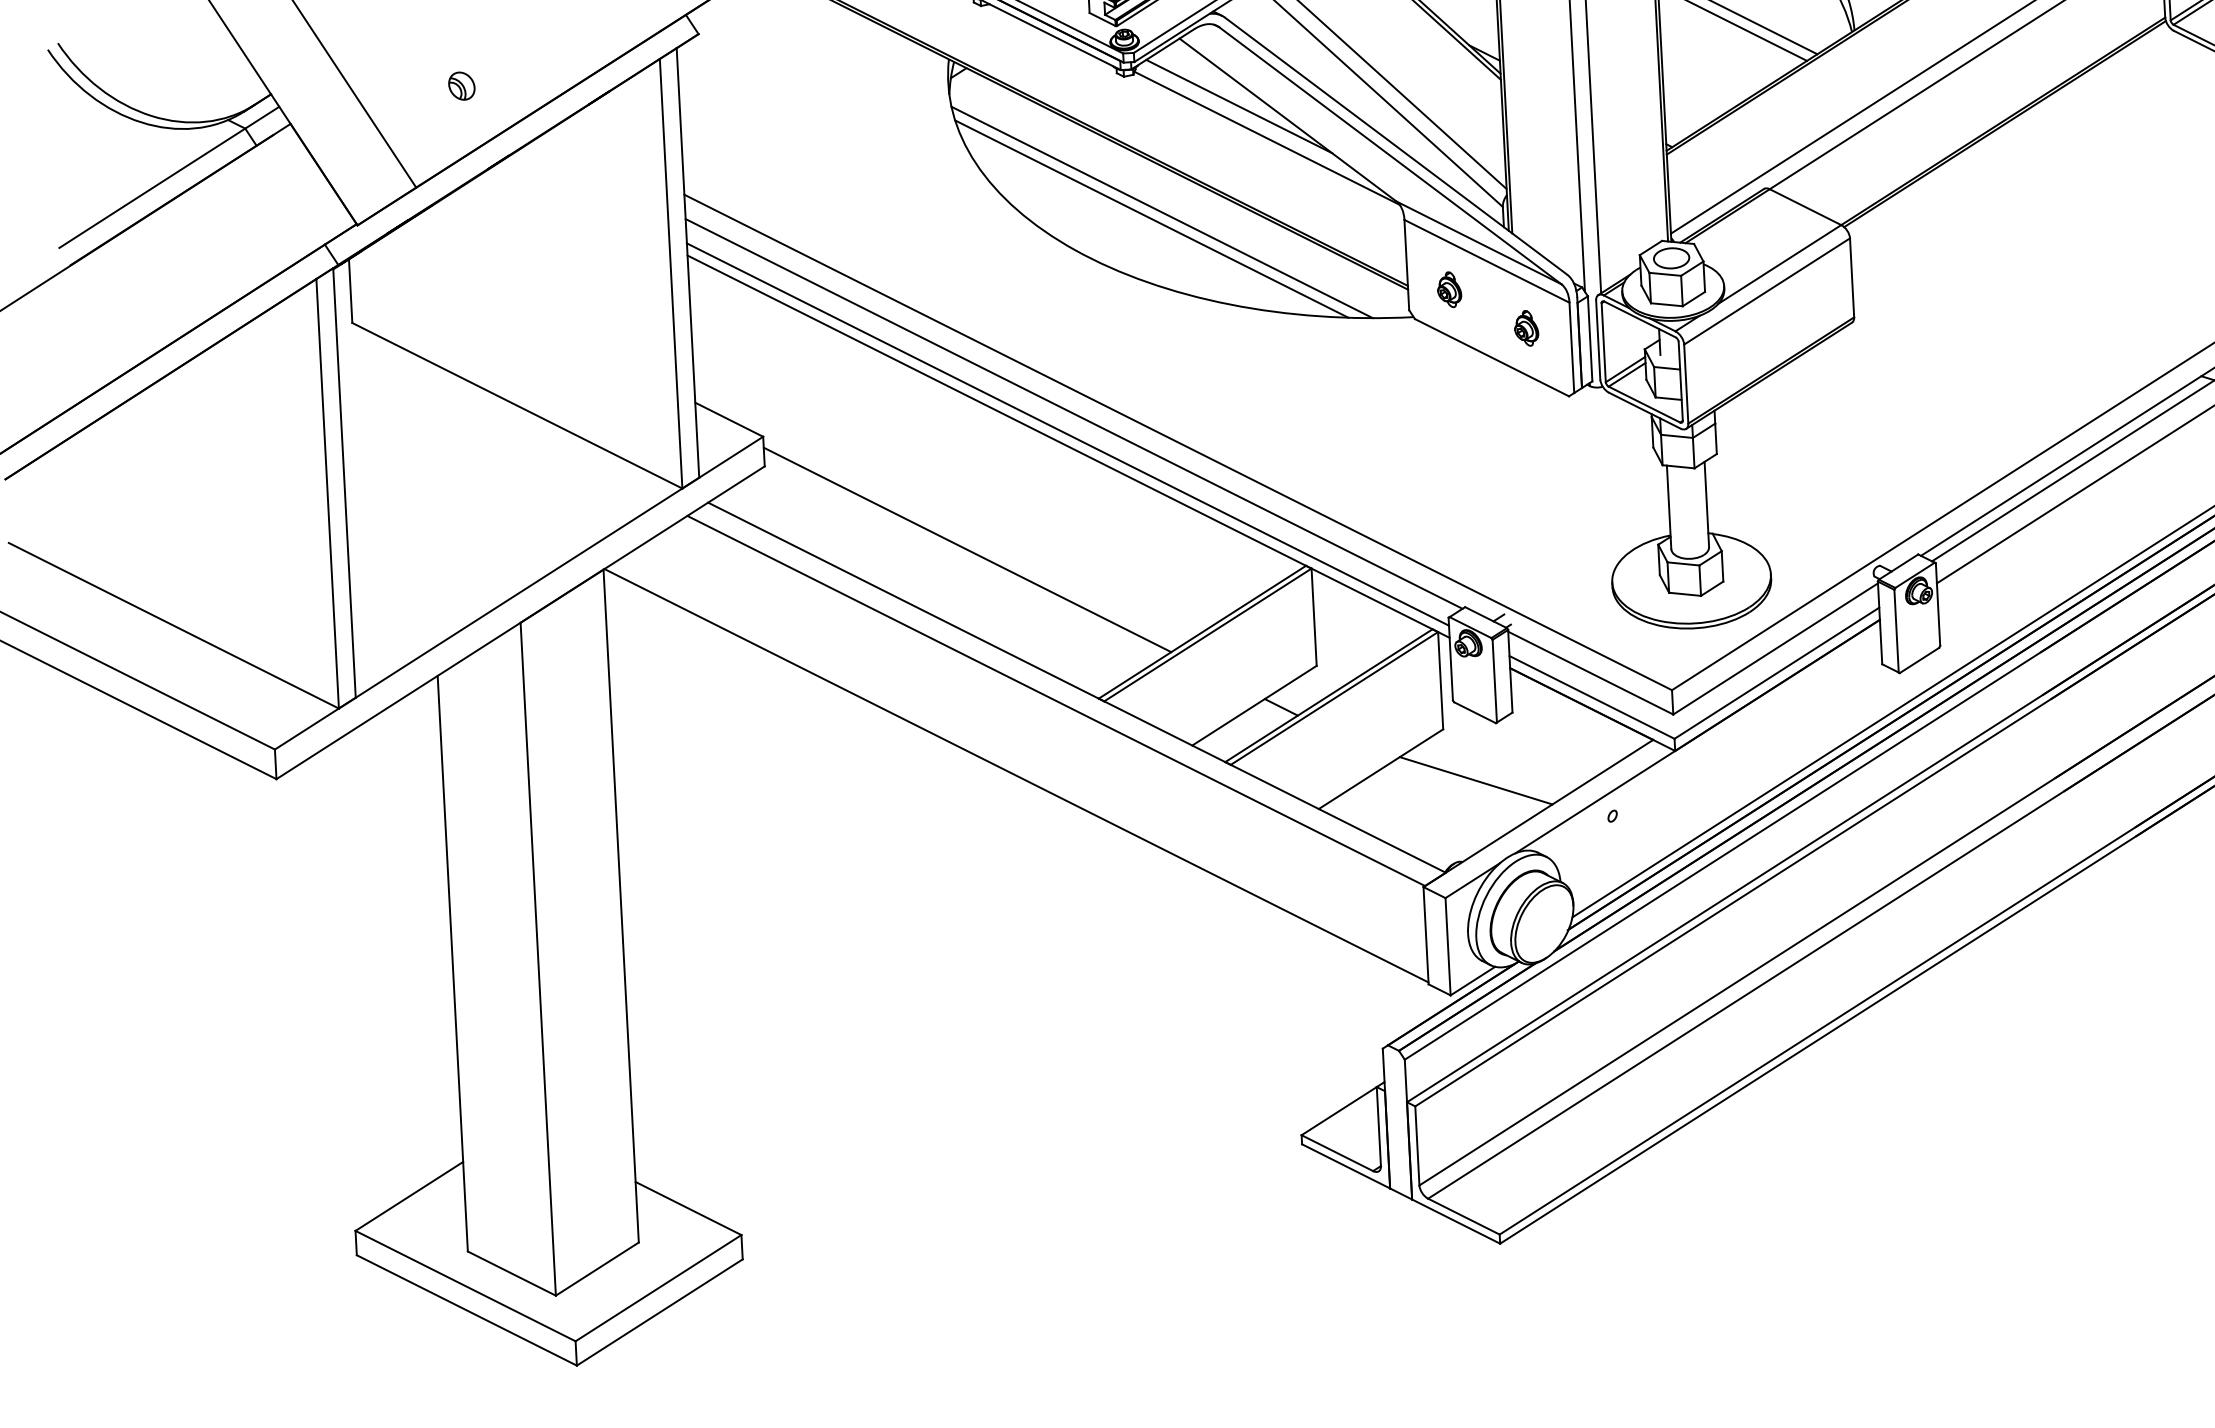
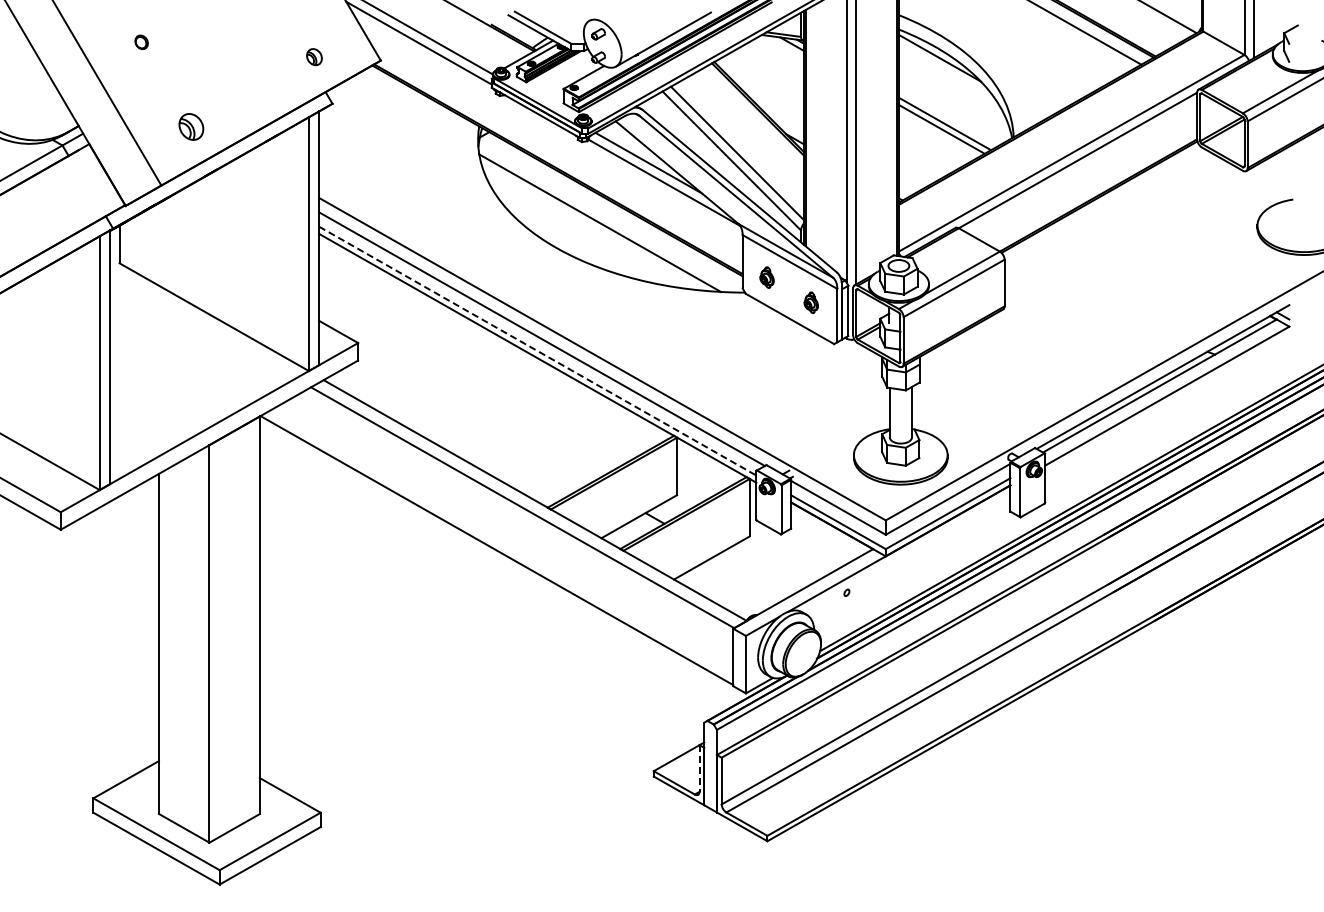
part: (462, 86) -> (191, 127), size x1.6
line: (1151, 218) -> (593, 226), removed
line: (1067, 435) -> (537, 351), solid -> dashed
line: (966, 549) -> (474, 415), removed
line: (1475, 780) -> (767, 567), removed
line: (1378, 1126) -> (699, 768), solid -> dashed

